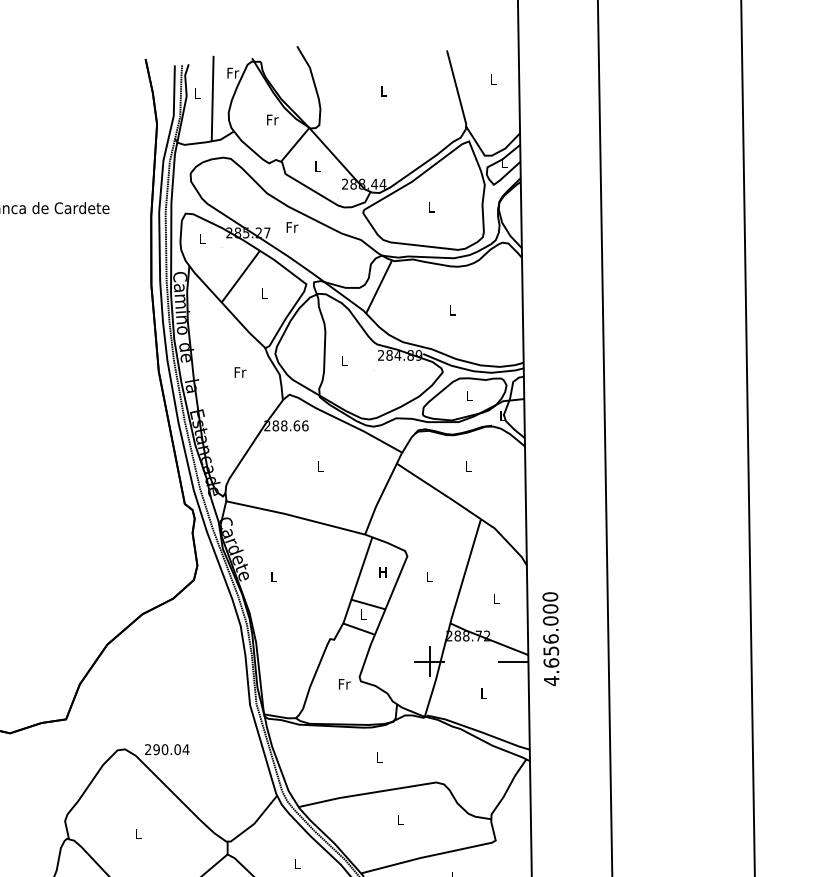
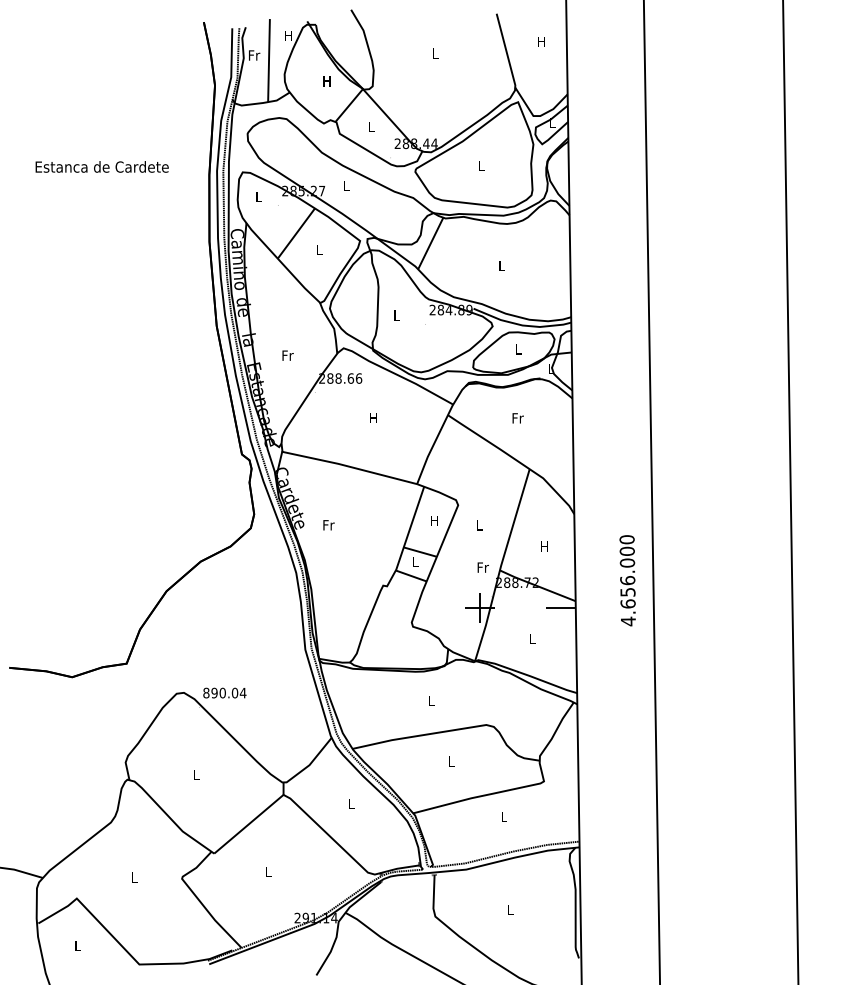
text: (232, 72) -> (288, 35), Fr -> H
text: (493, 78) -> (541, 41), L -> H
text: (197, 93) -> (254, 55), L -> Fr
text: (272, 120) -> (327, 81), Fr -> H
text: (292, 227) -> (346, 185), Fr -> L
text: (239, 372) -> (287, 355), moved
text: (320, 465) -> (373, 417), L -> H
text: (468, 467) -> (517, 418), L -> Fr
text: (273, 577) -> (328, 525), L -> Fr
text: (496, 598) -> (544, 546), L -> H
text: (550, 638) -> (627, 580), moved
text: (343, 684) -> (482, 567), moved
text: (148, 749) -> (206, 692), 290.04 -> 890.04

